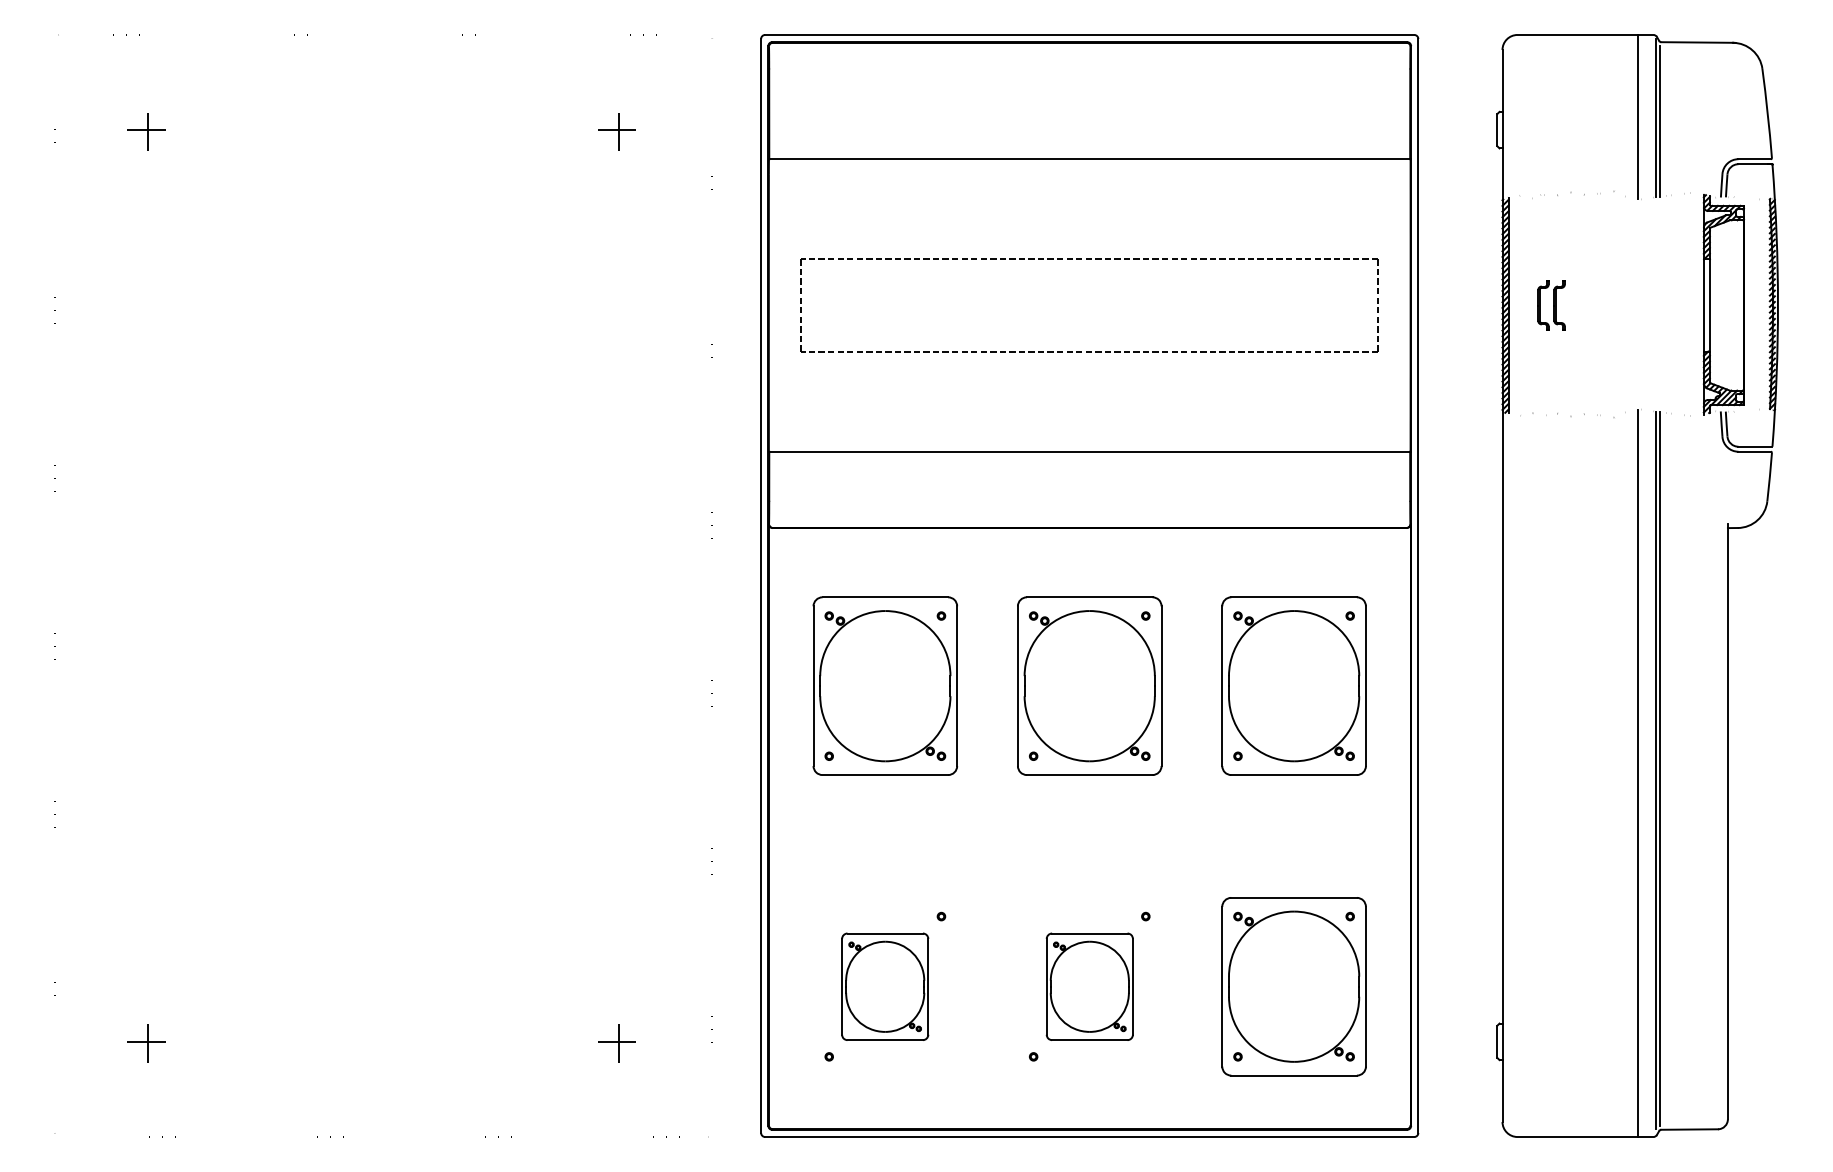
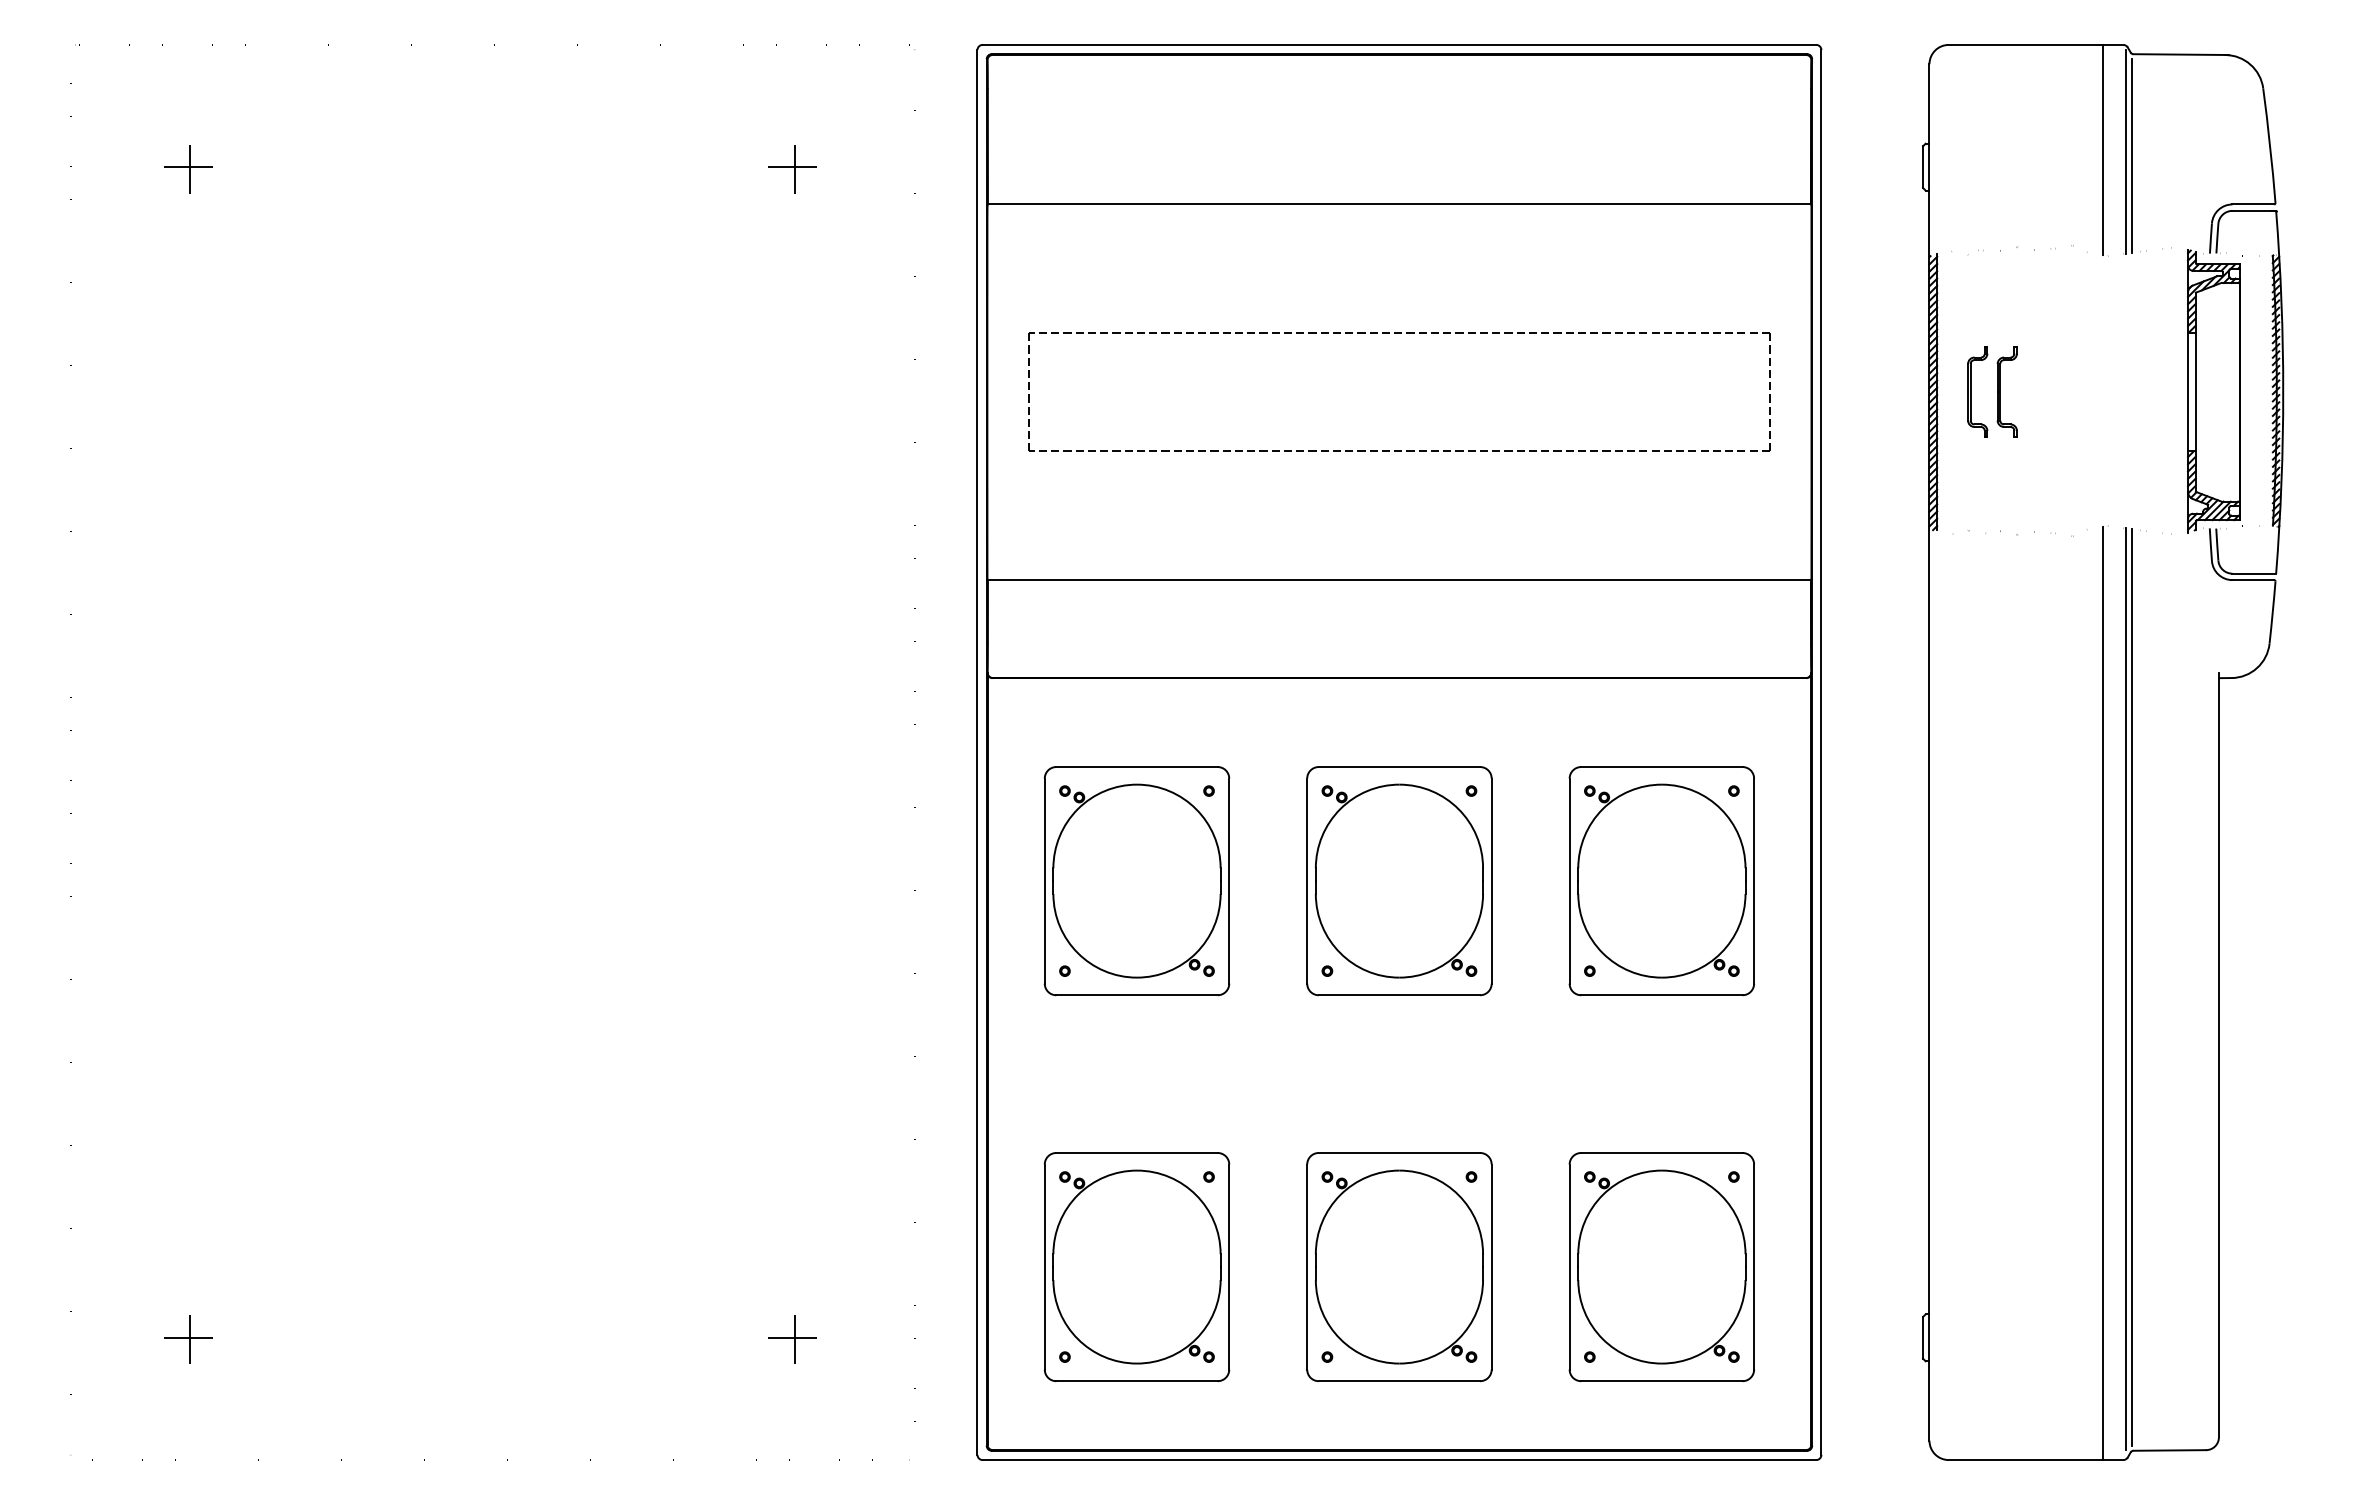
part: (1551, 305) -> (1992, 392), size x1.43
part: (884, 986) -> (1135, 1266), size x1.67
part: (1089, 986) -> (1399, 1266), size x1.67

